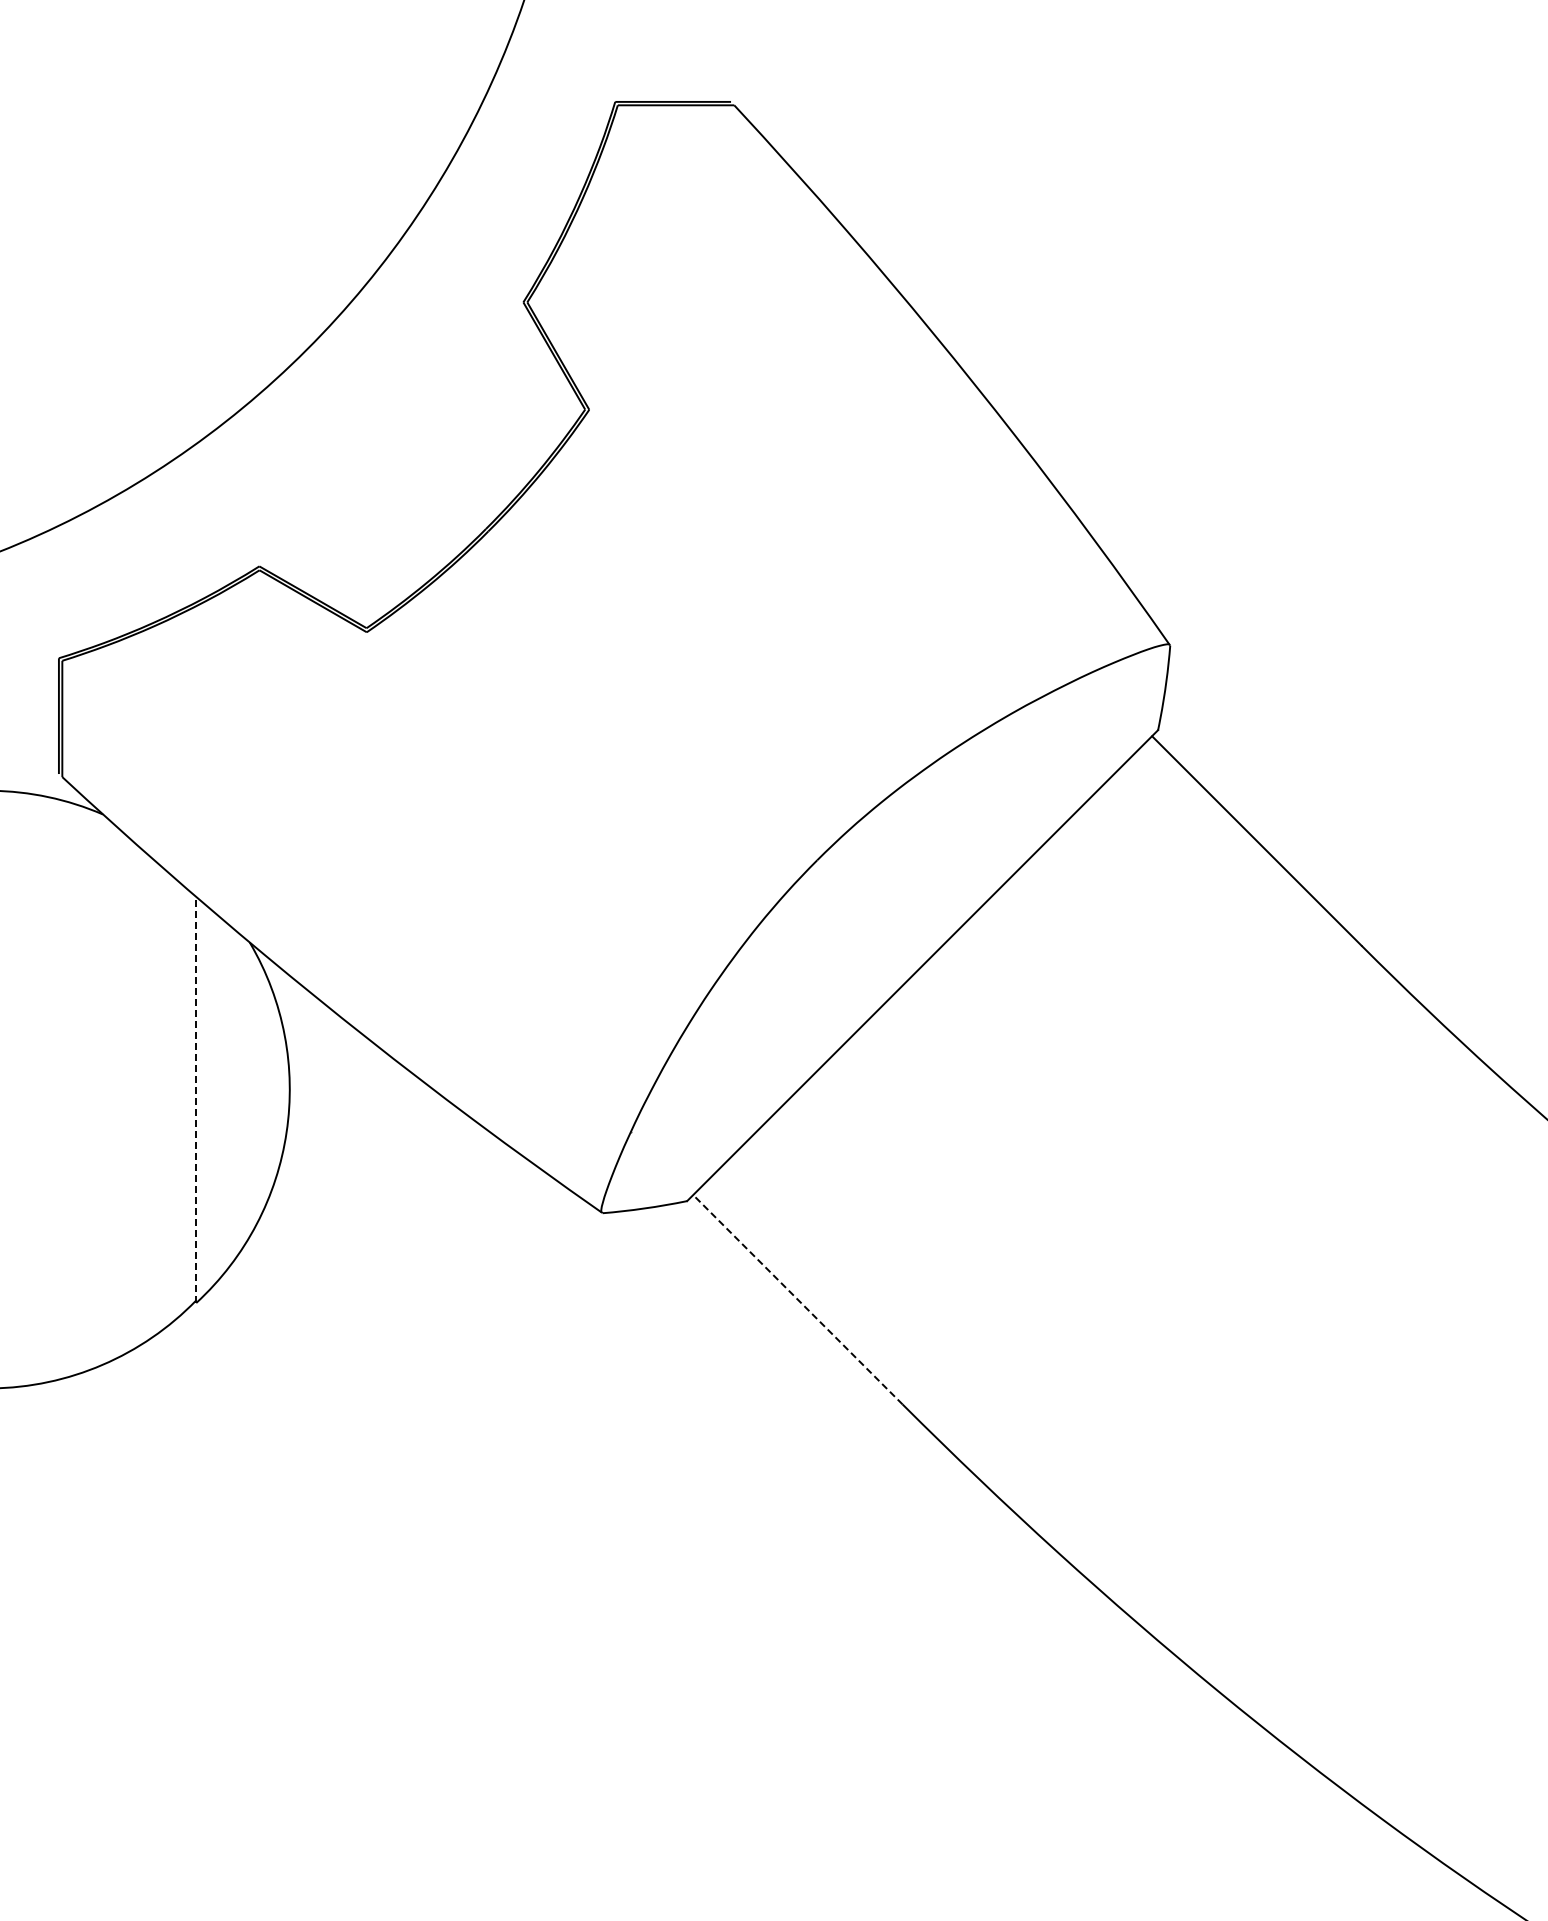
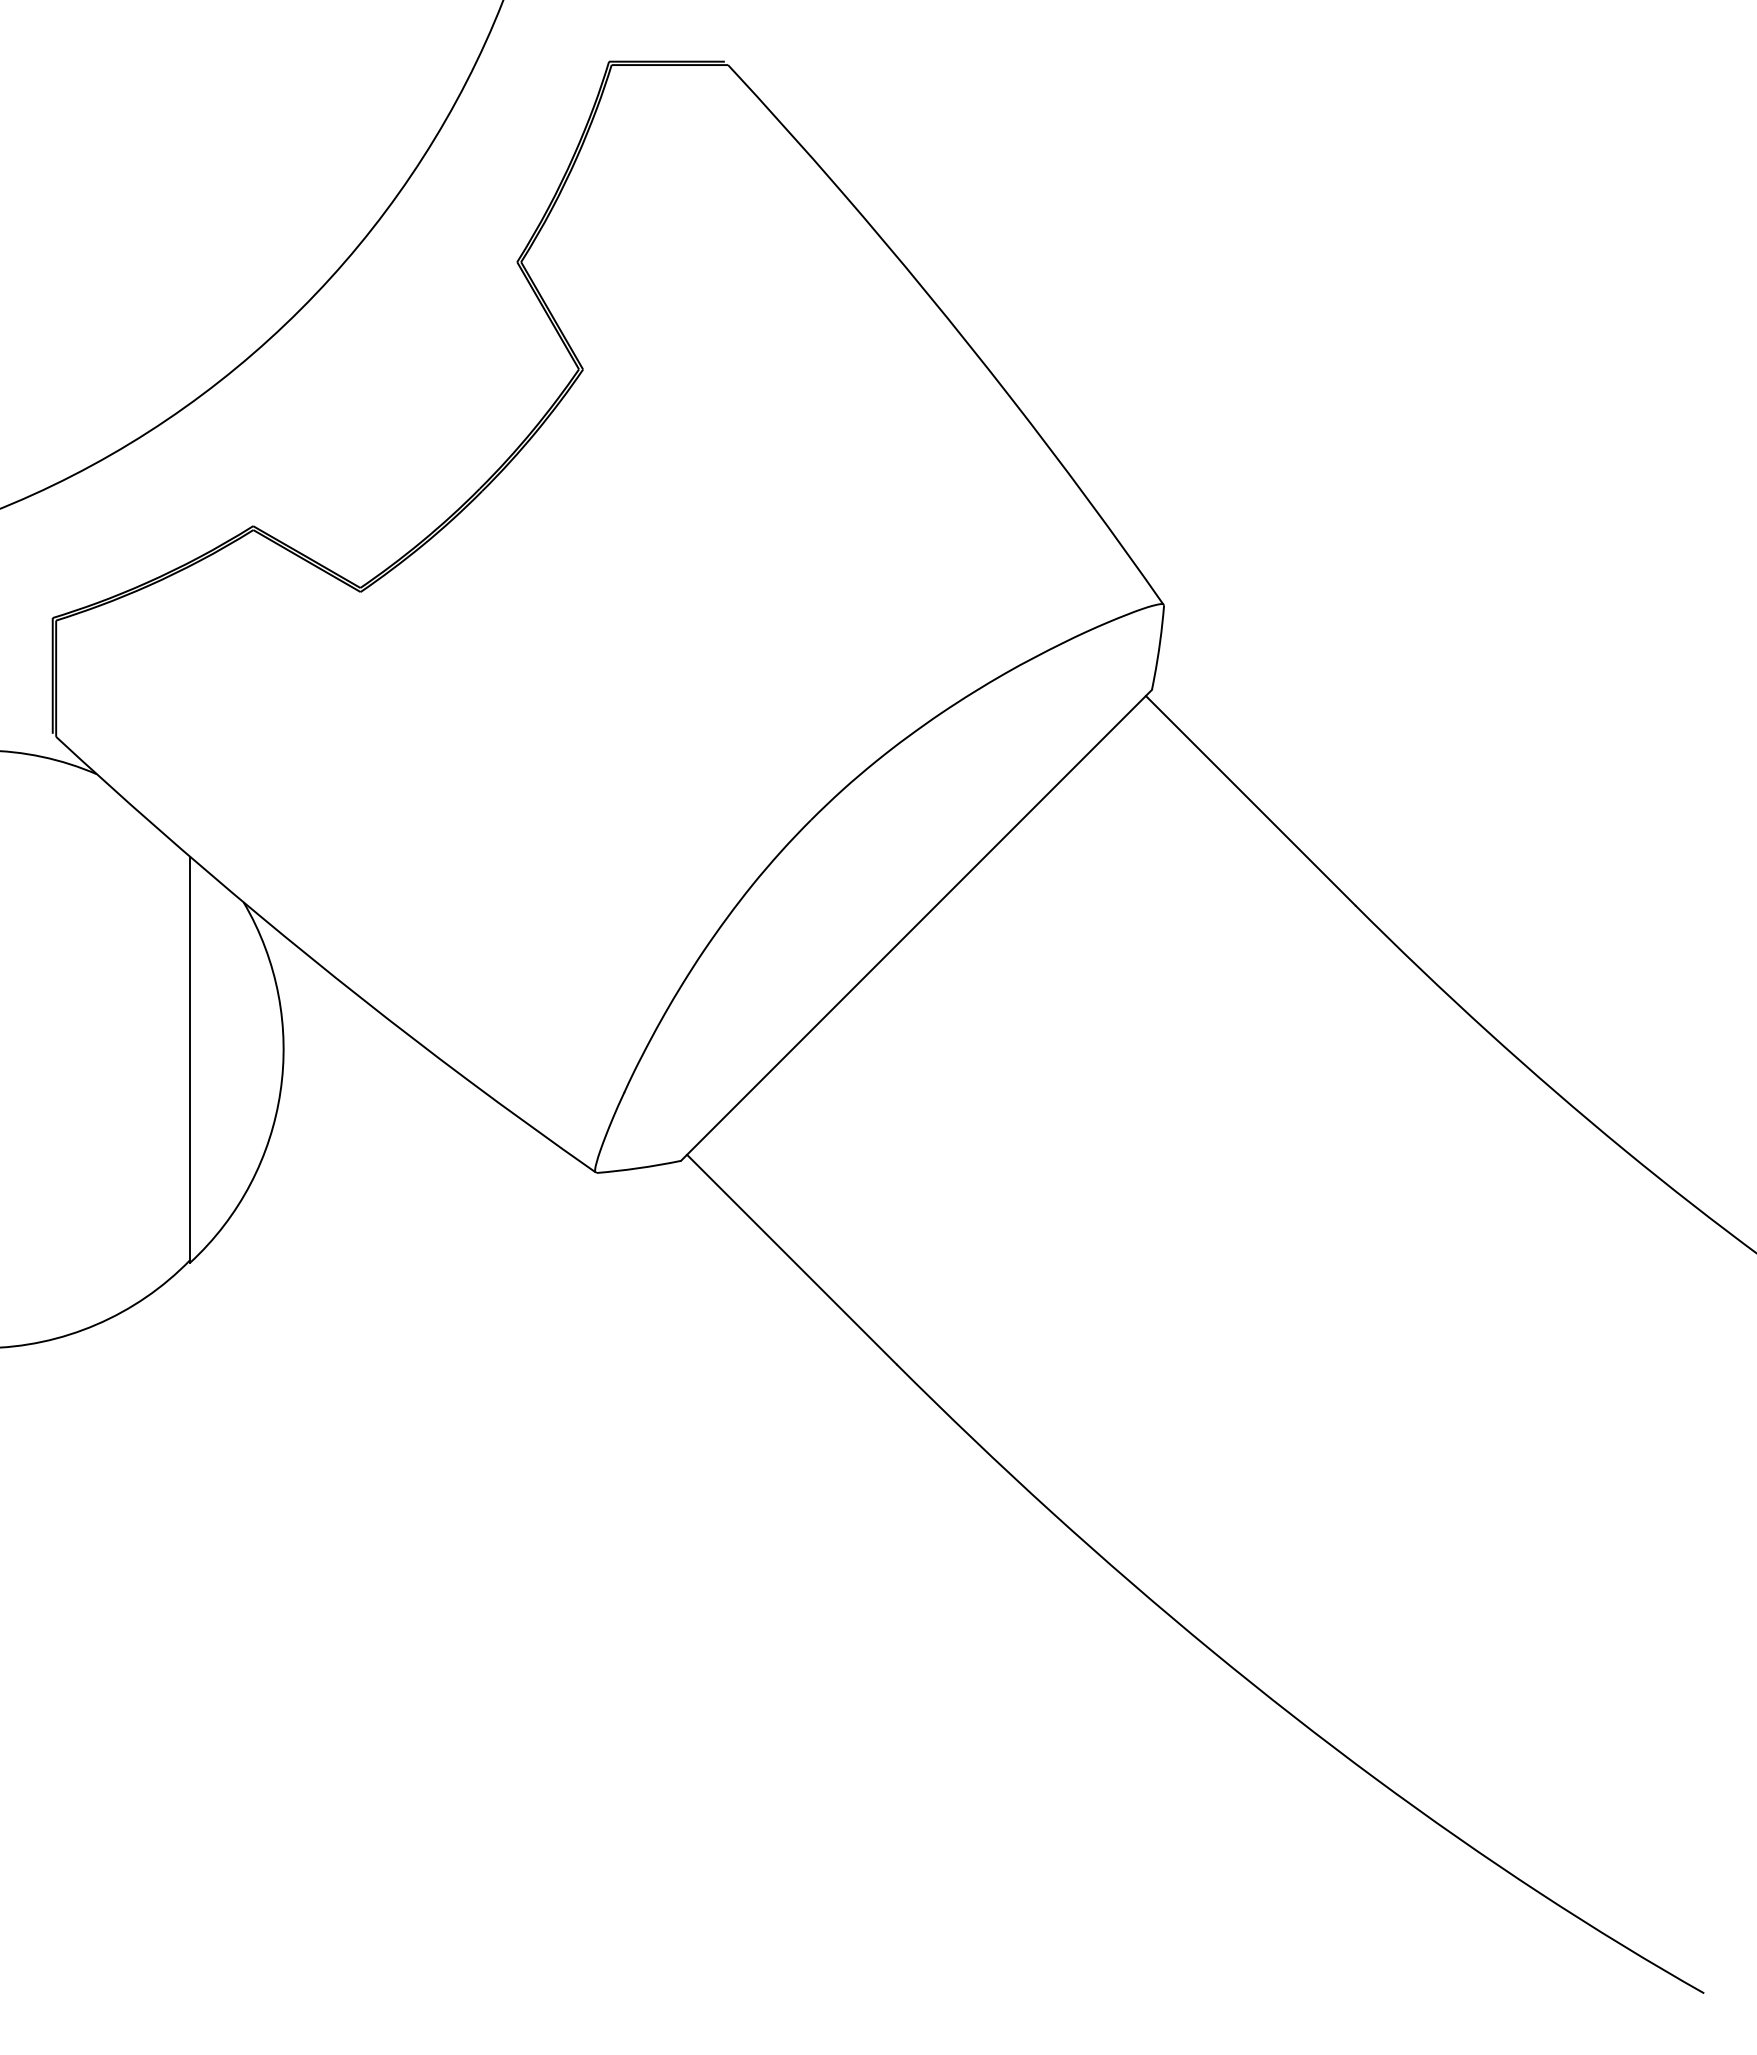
line: (196, 1099) -> (190, 1059), dashed -> solid
line: (797, 1299) -> (791, 1259), dashed -> solid

